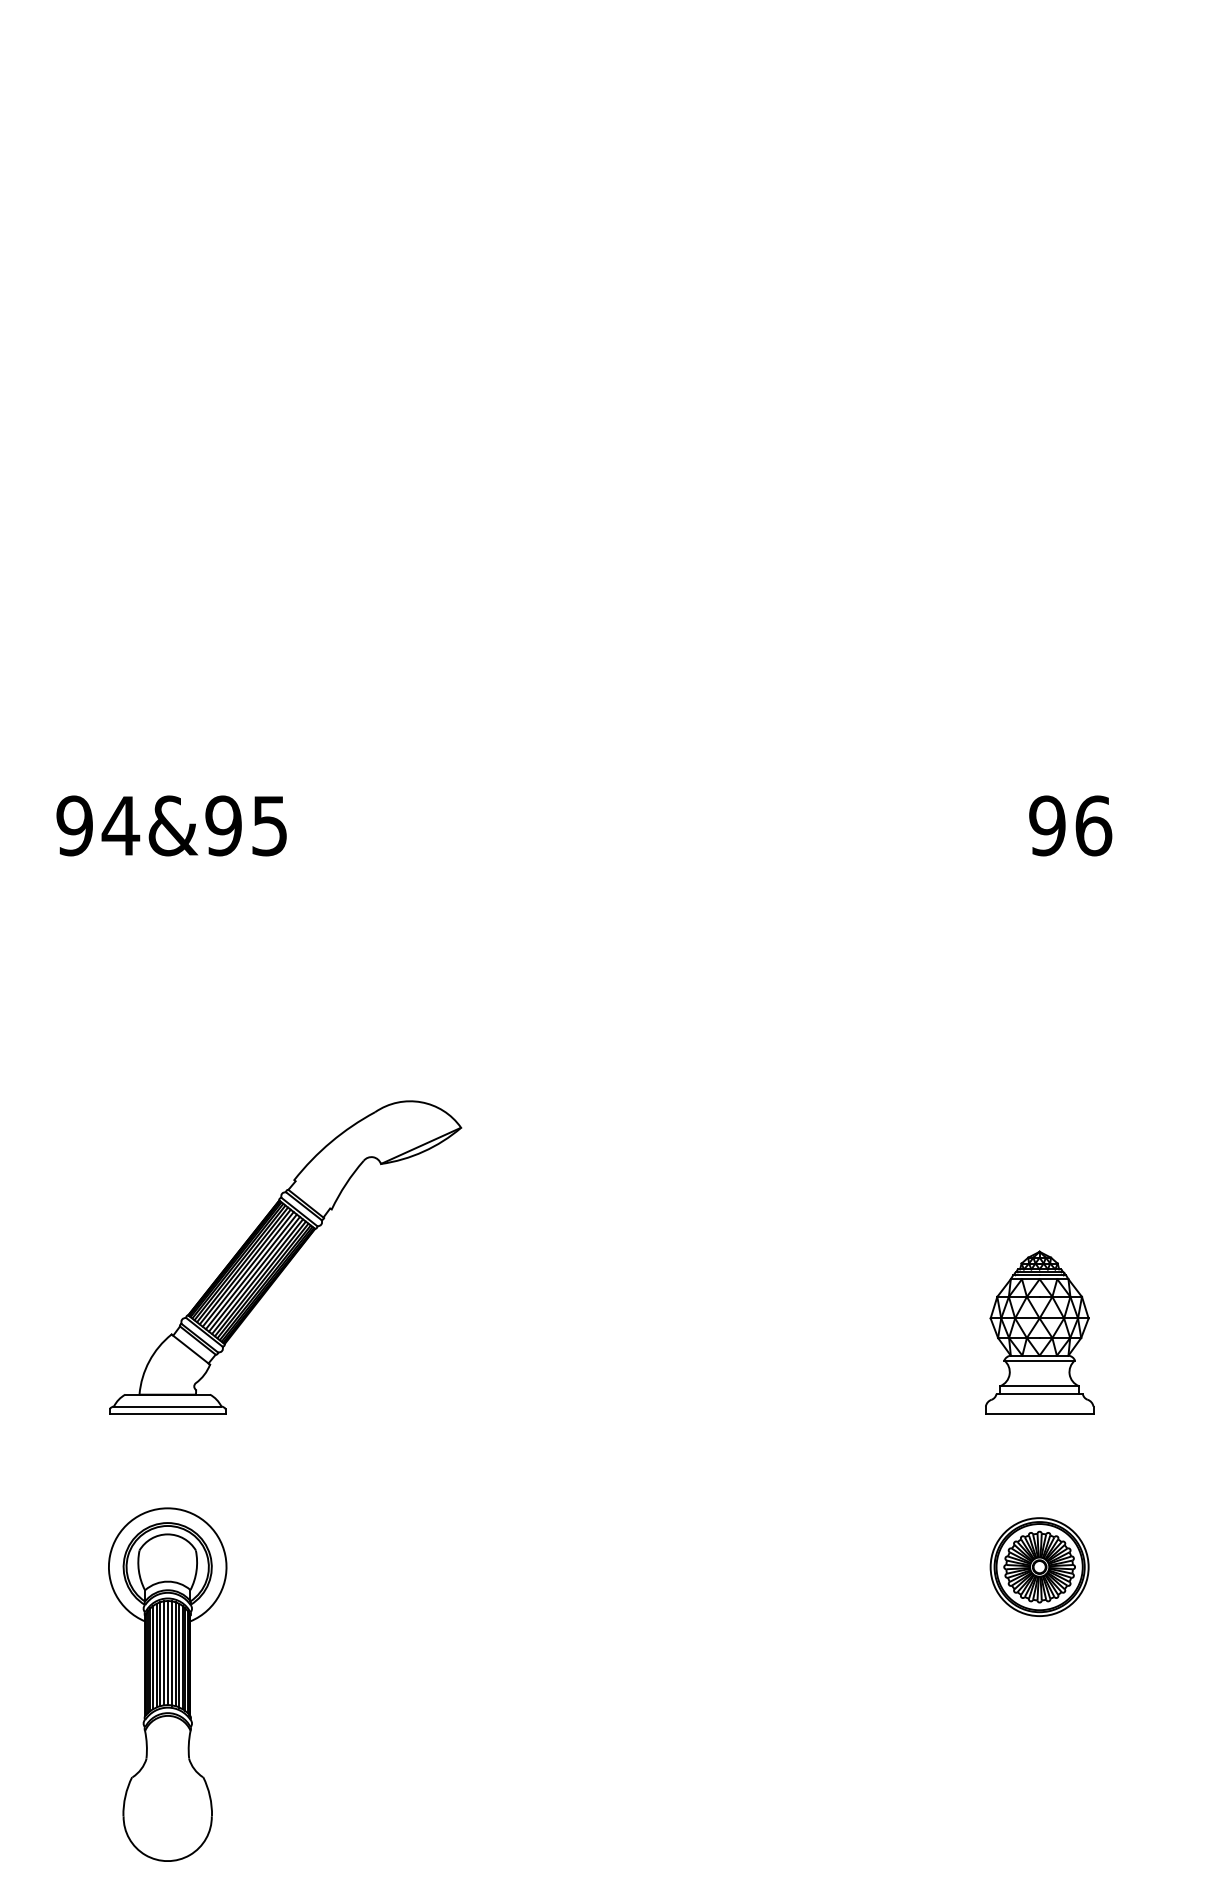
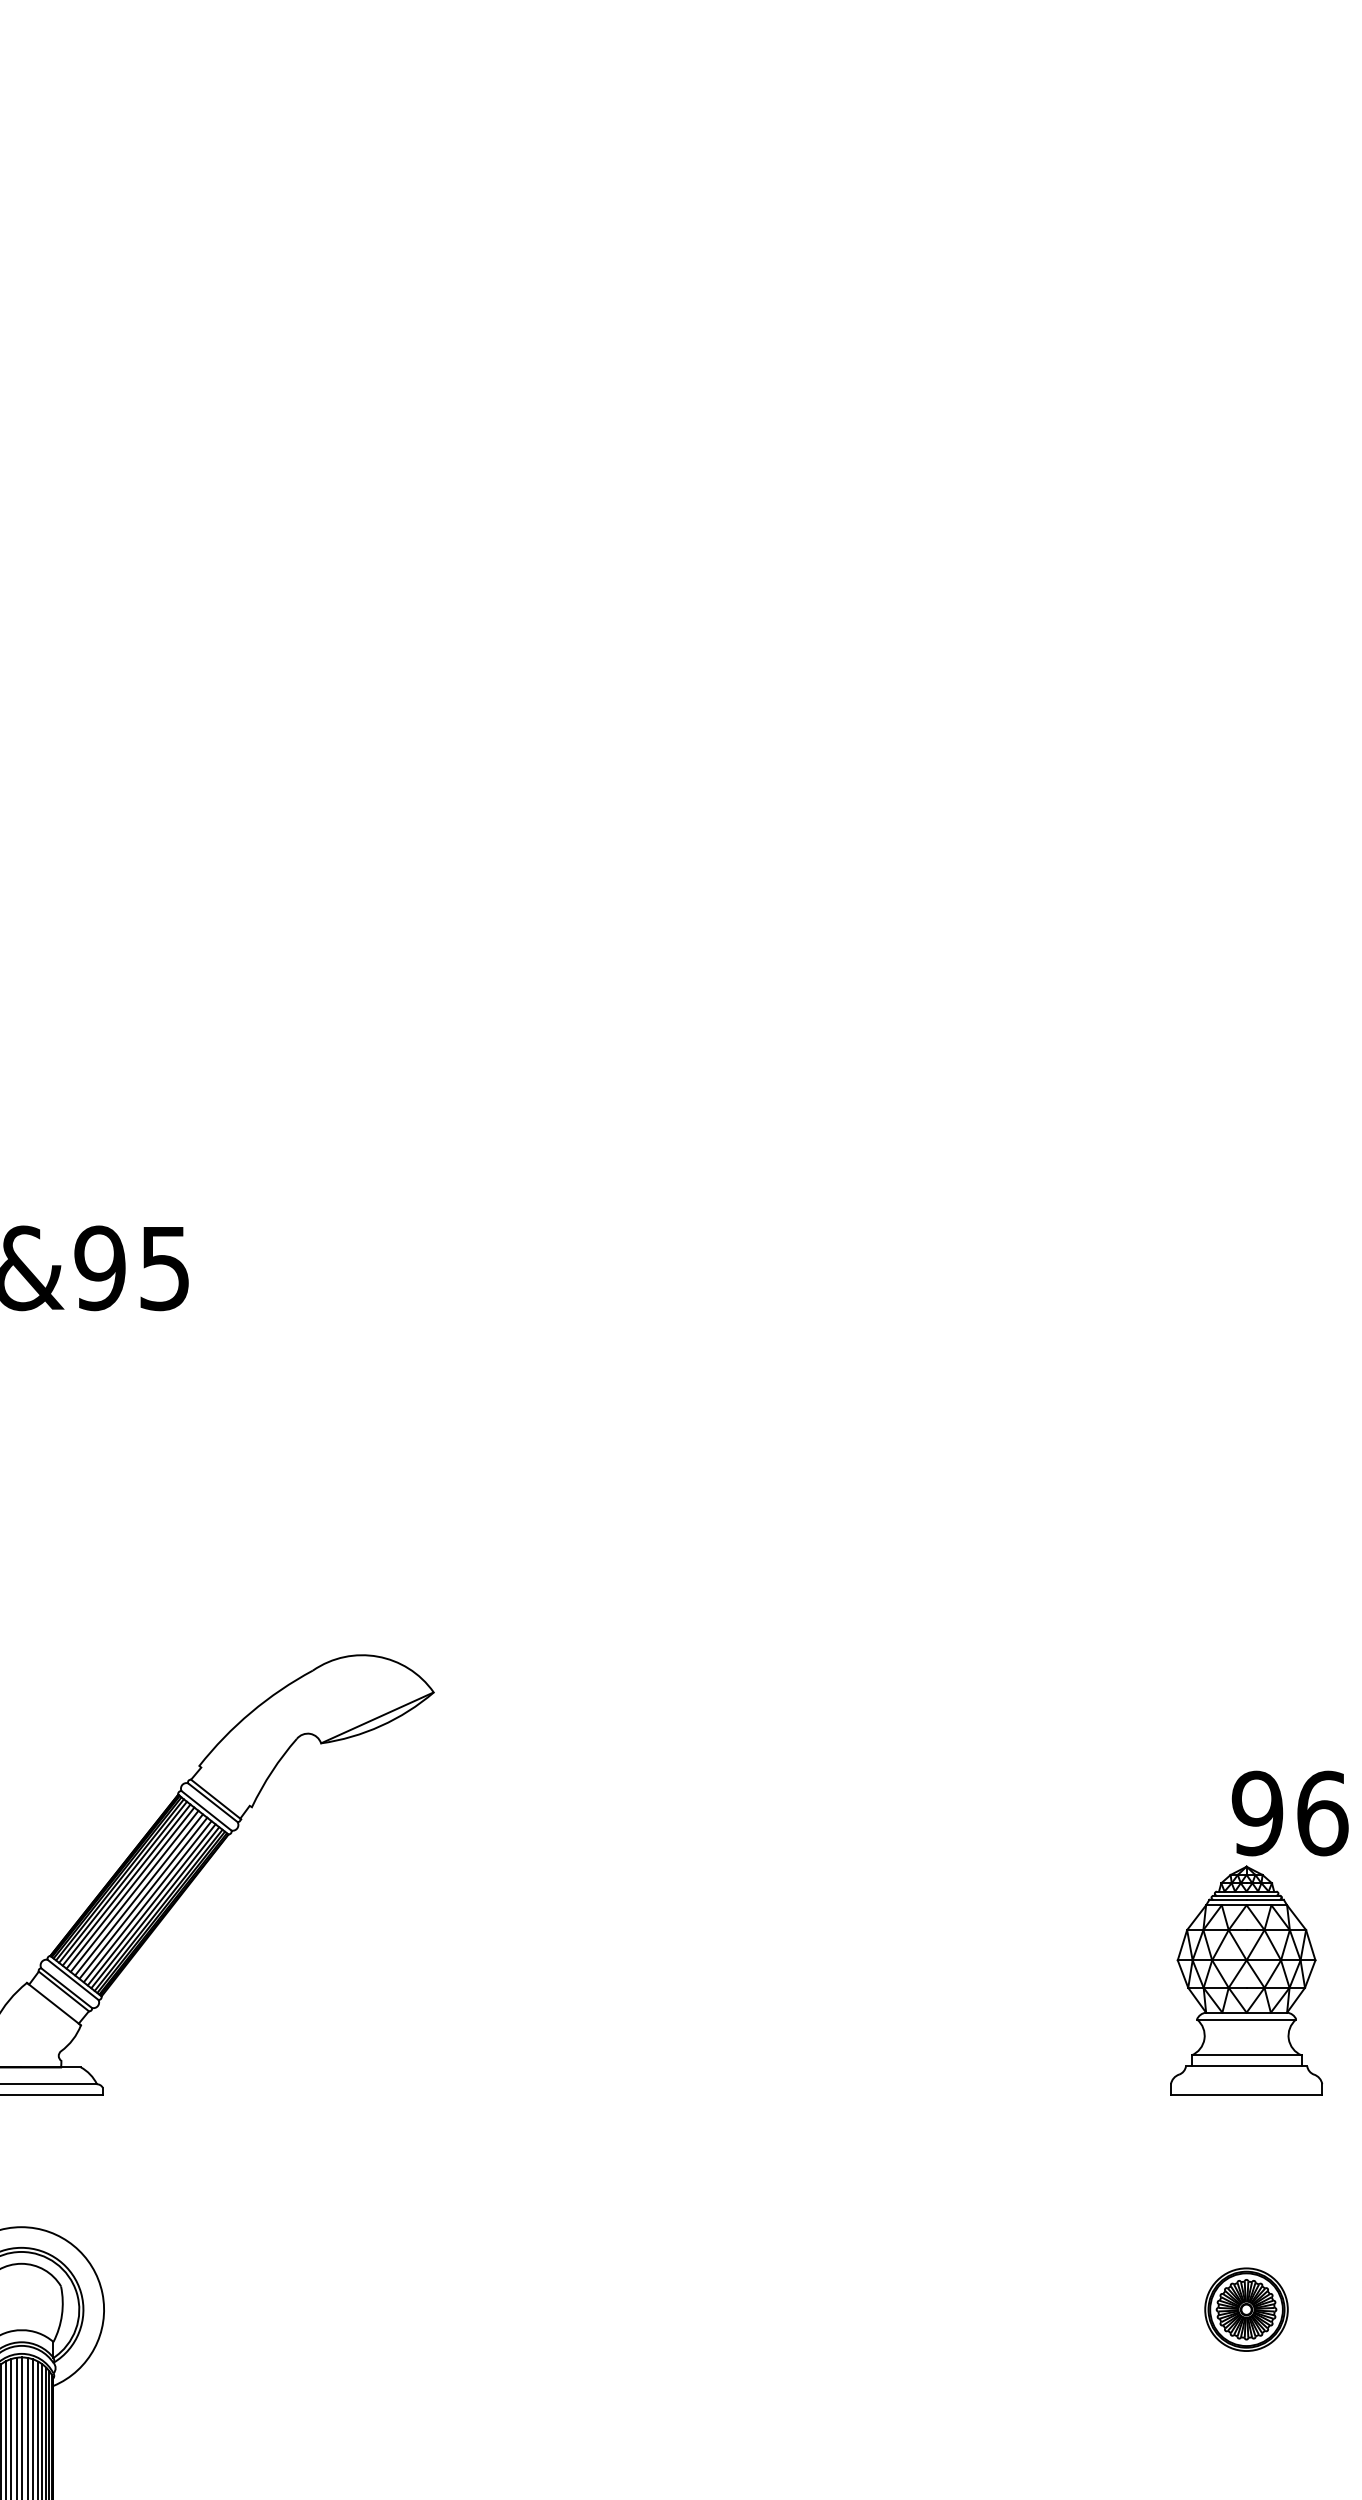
text: (1070, 825) -> (1289, 1812), moved
part: (1039, 1566) -> (1246, 2308), size x0.6

